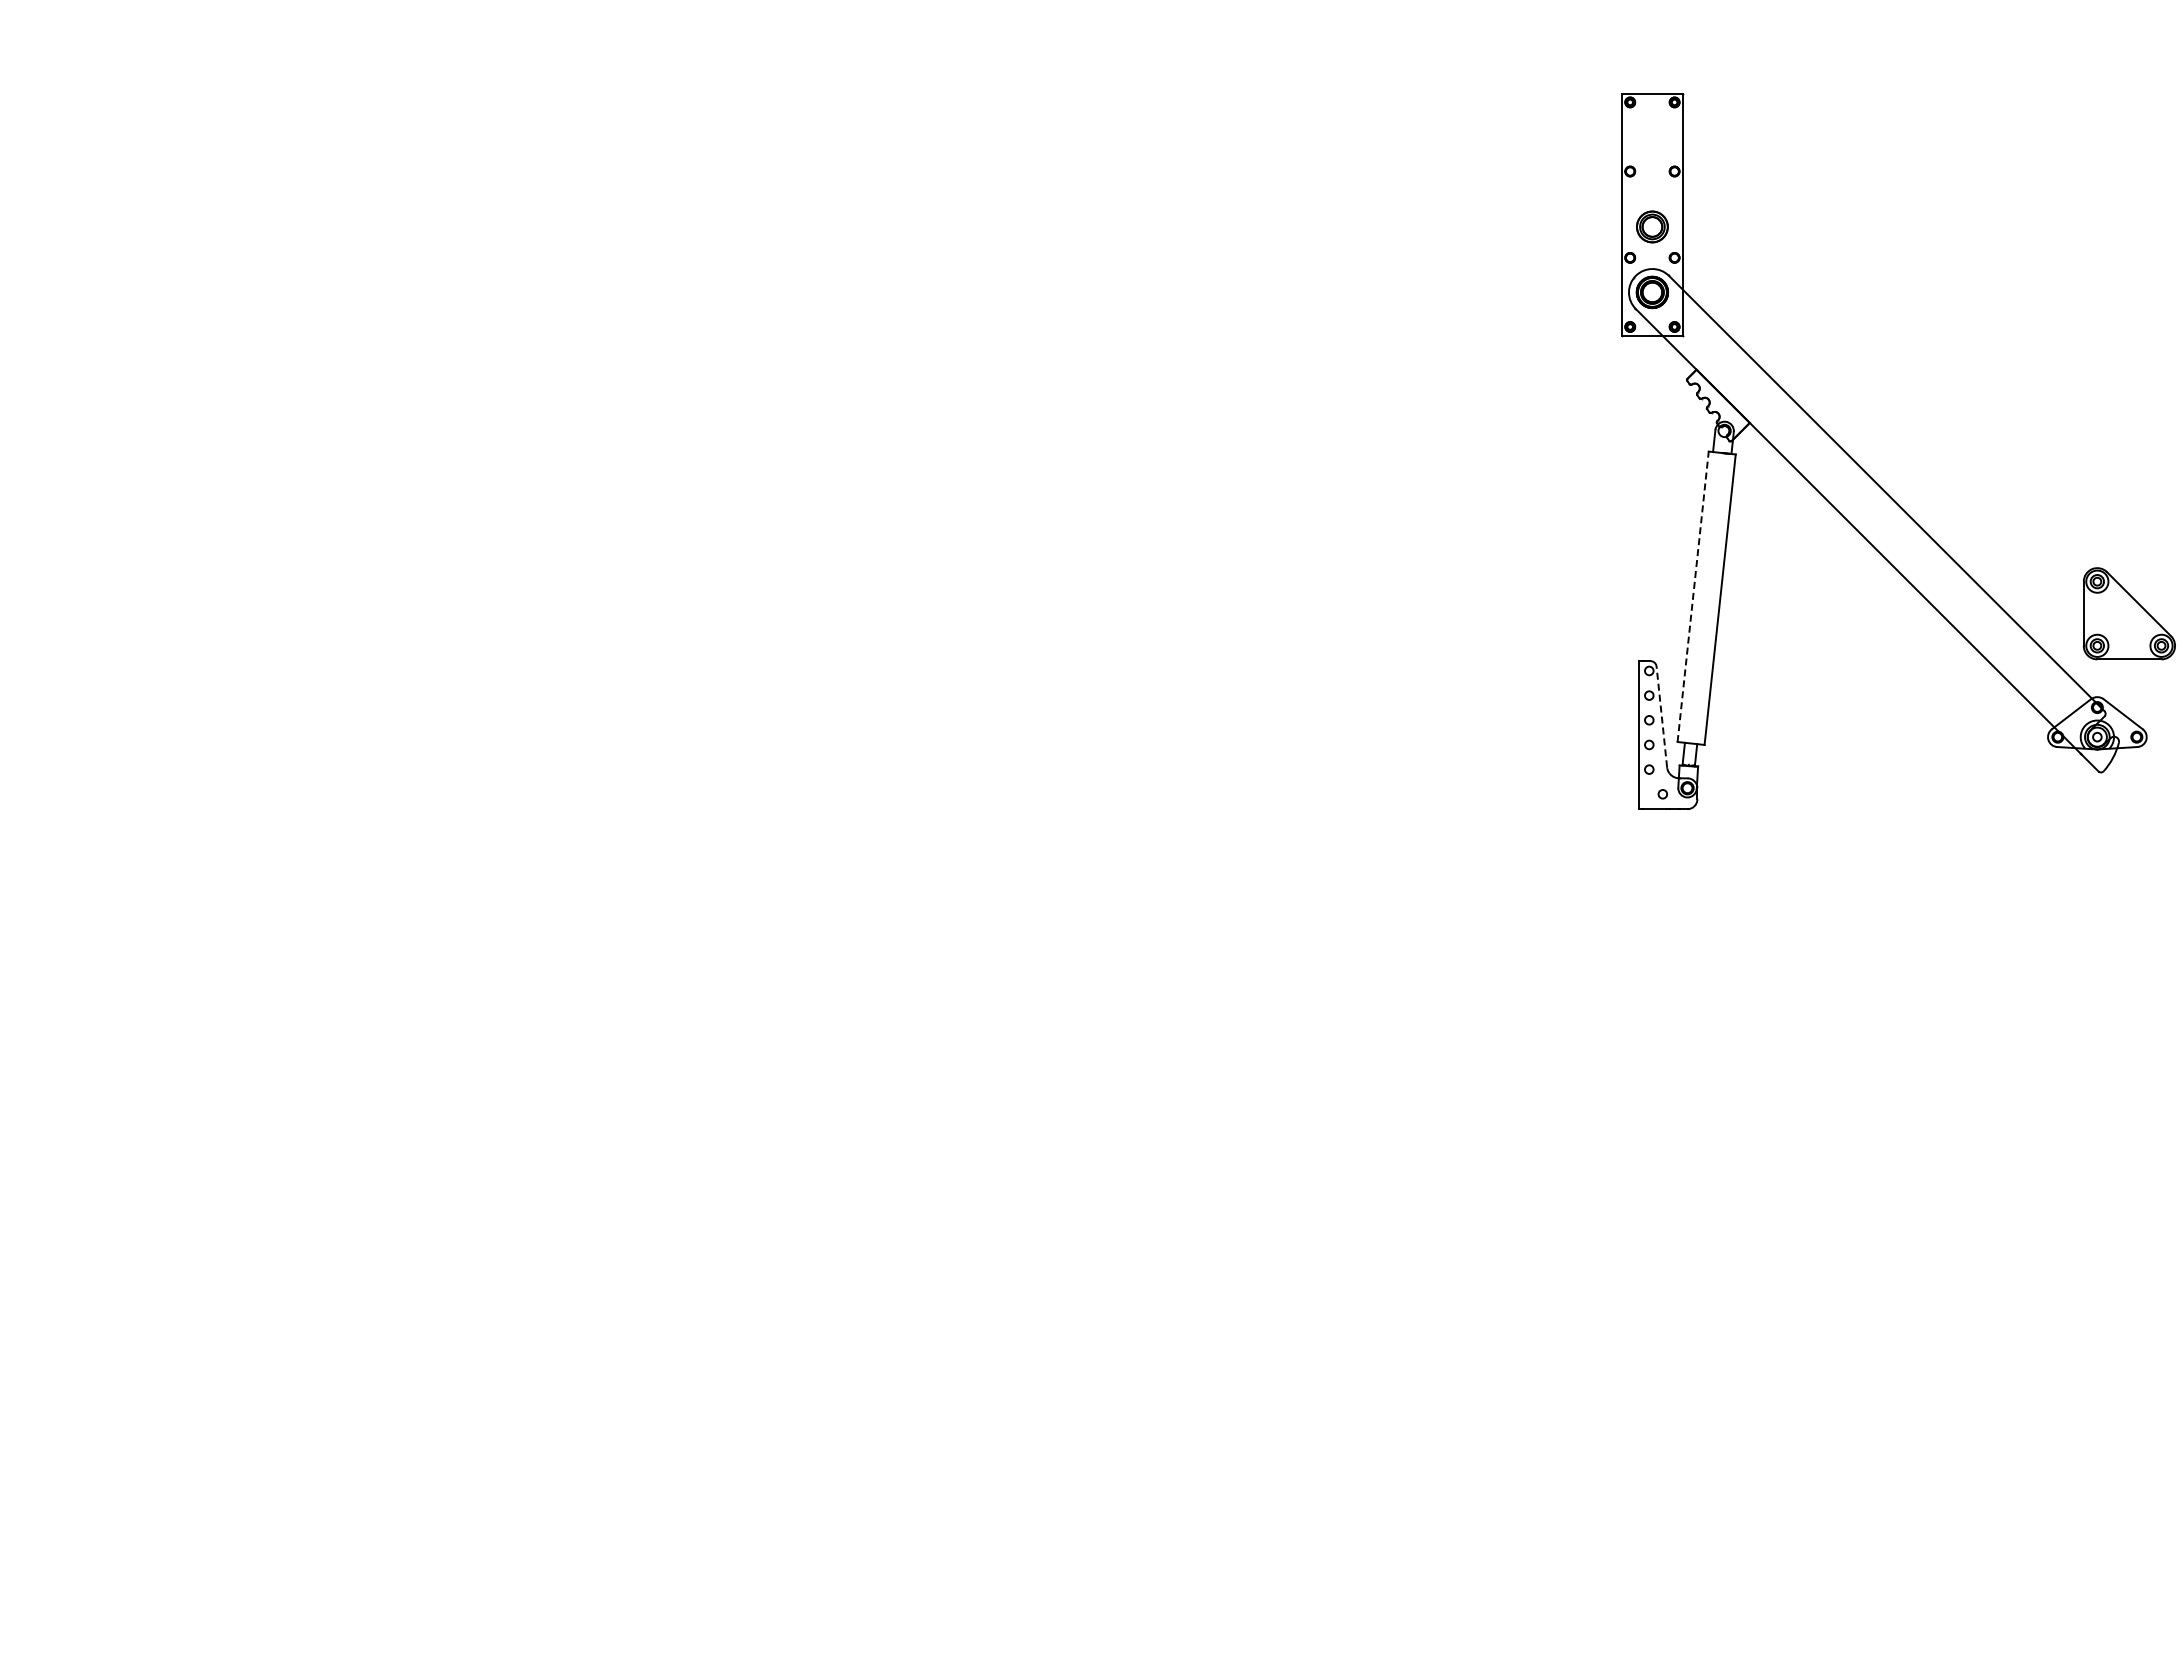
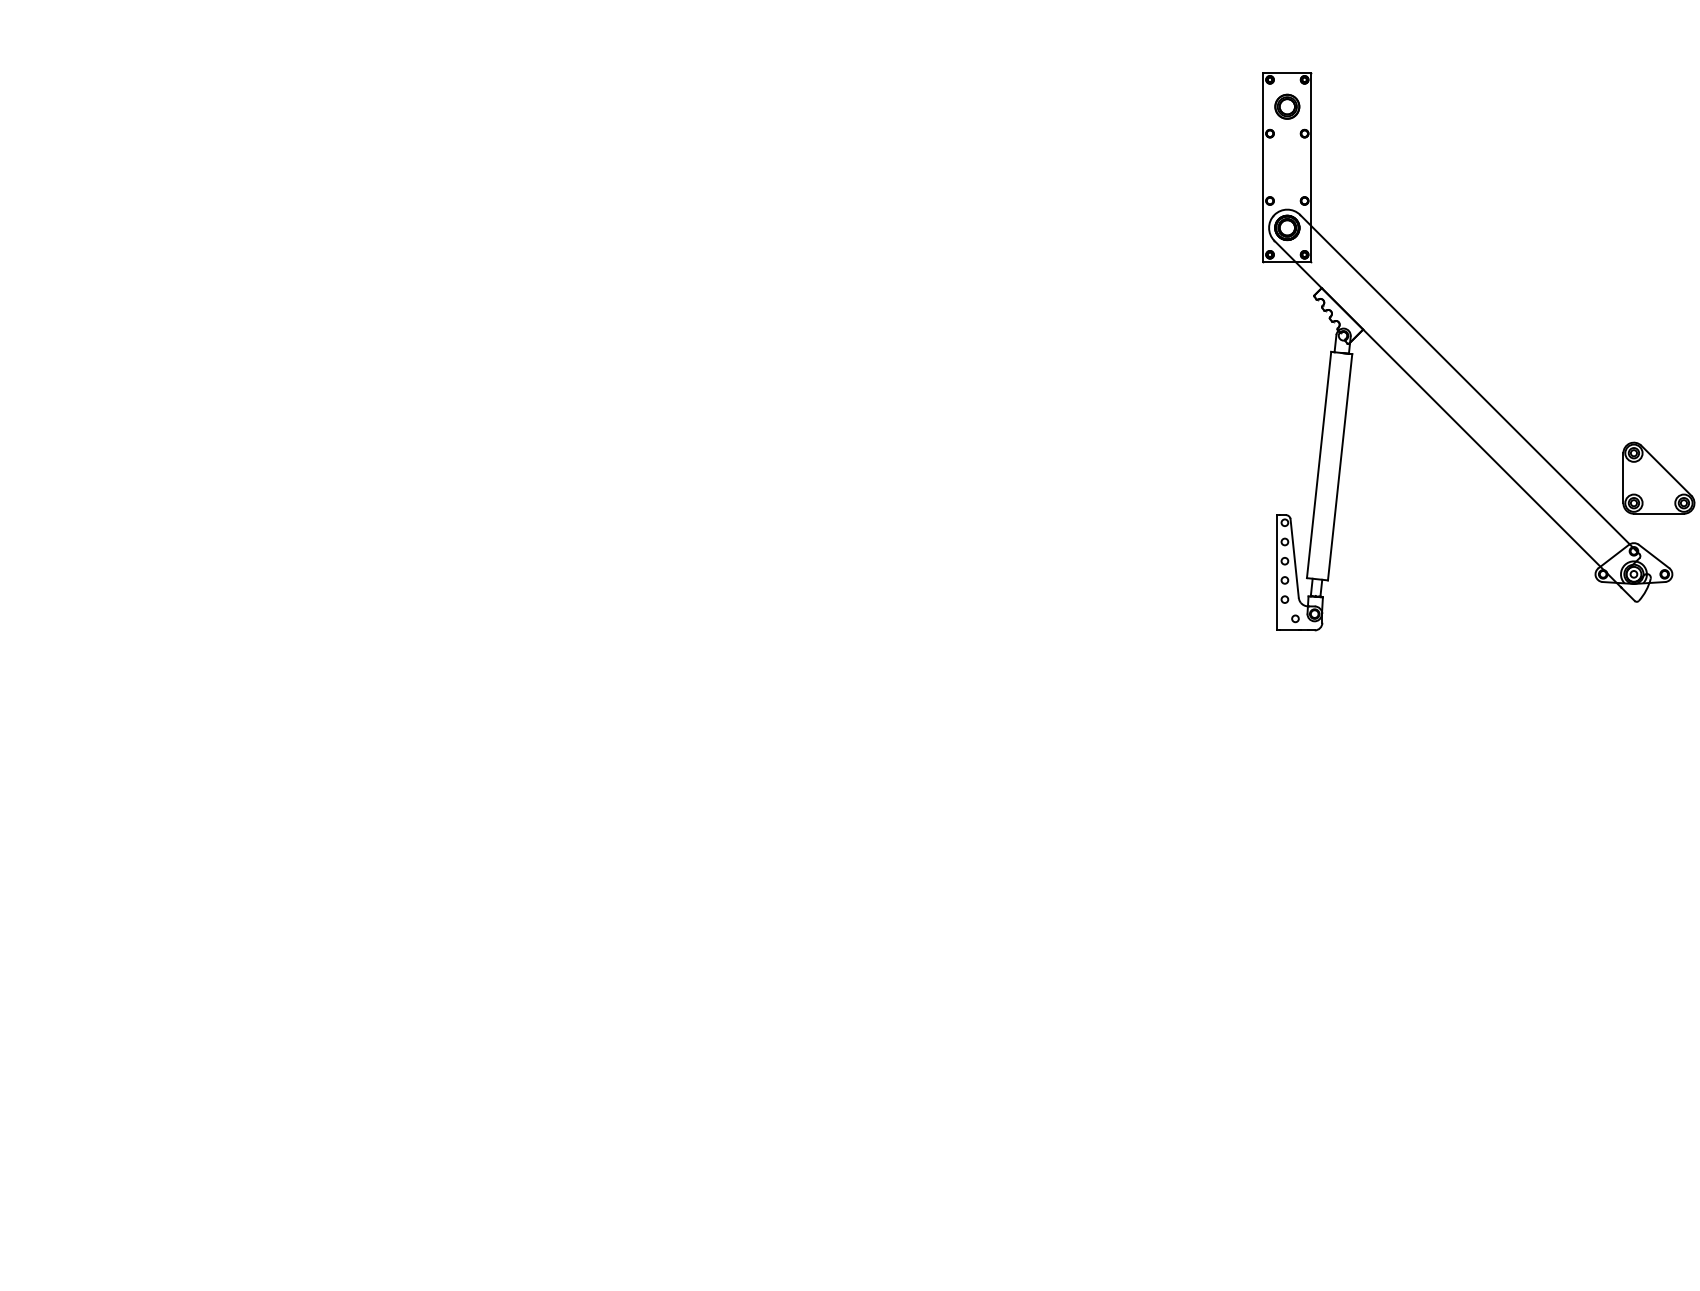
part: (1652, 226) -> (1287, 106), moved
line: (1693, 596) -> (1319, 464), dashed -> solid
line: (1661, 716) -> (1294, 558), dashed -> solid

